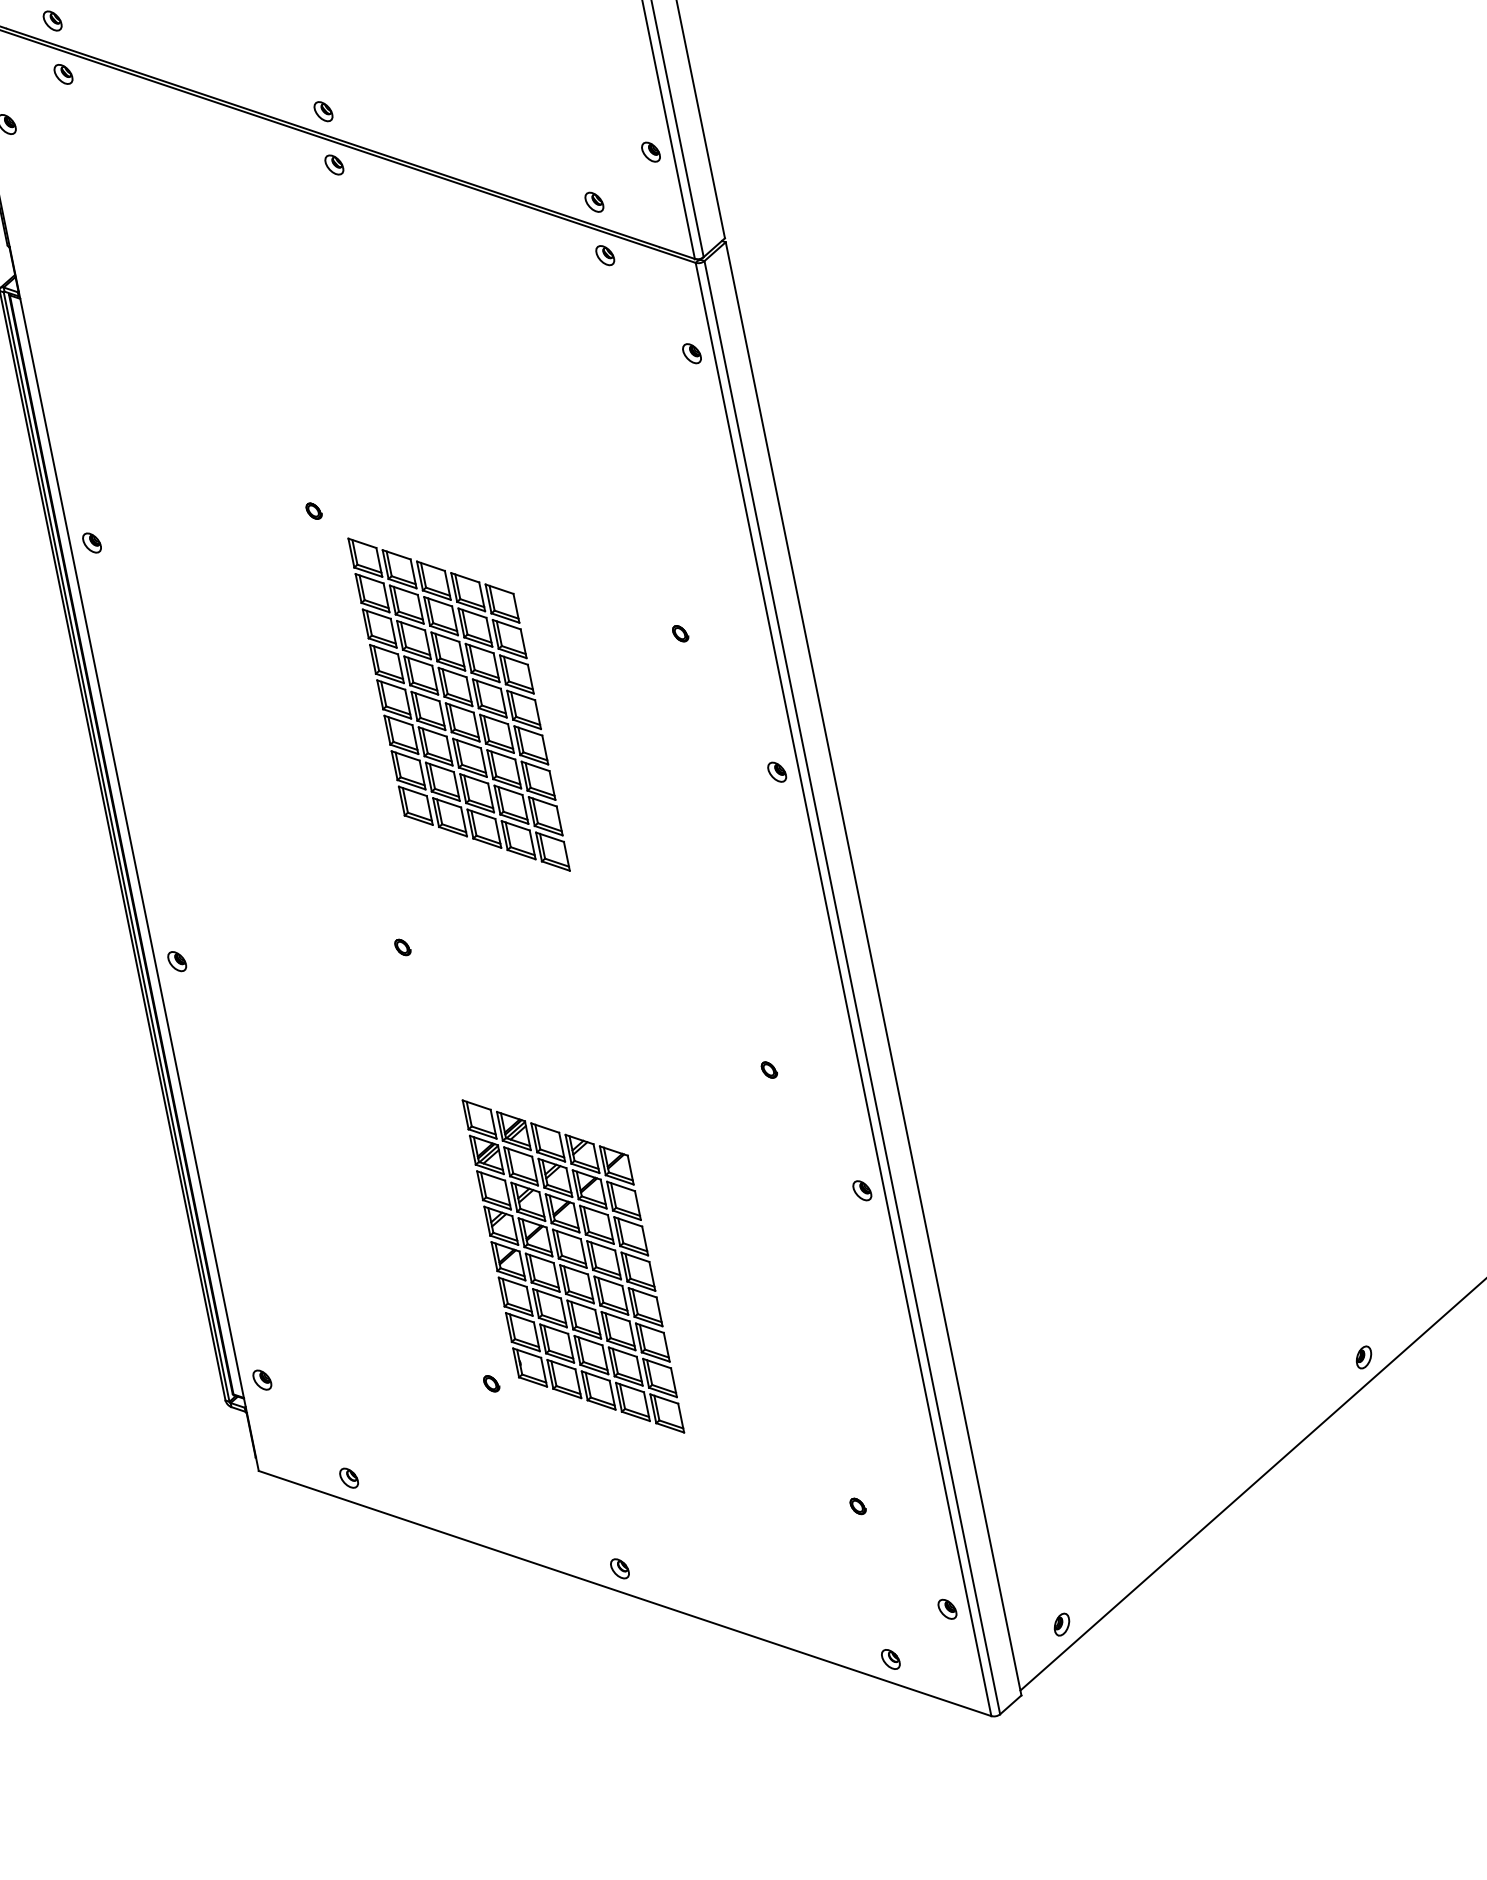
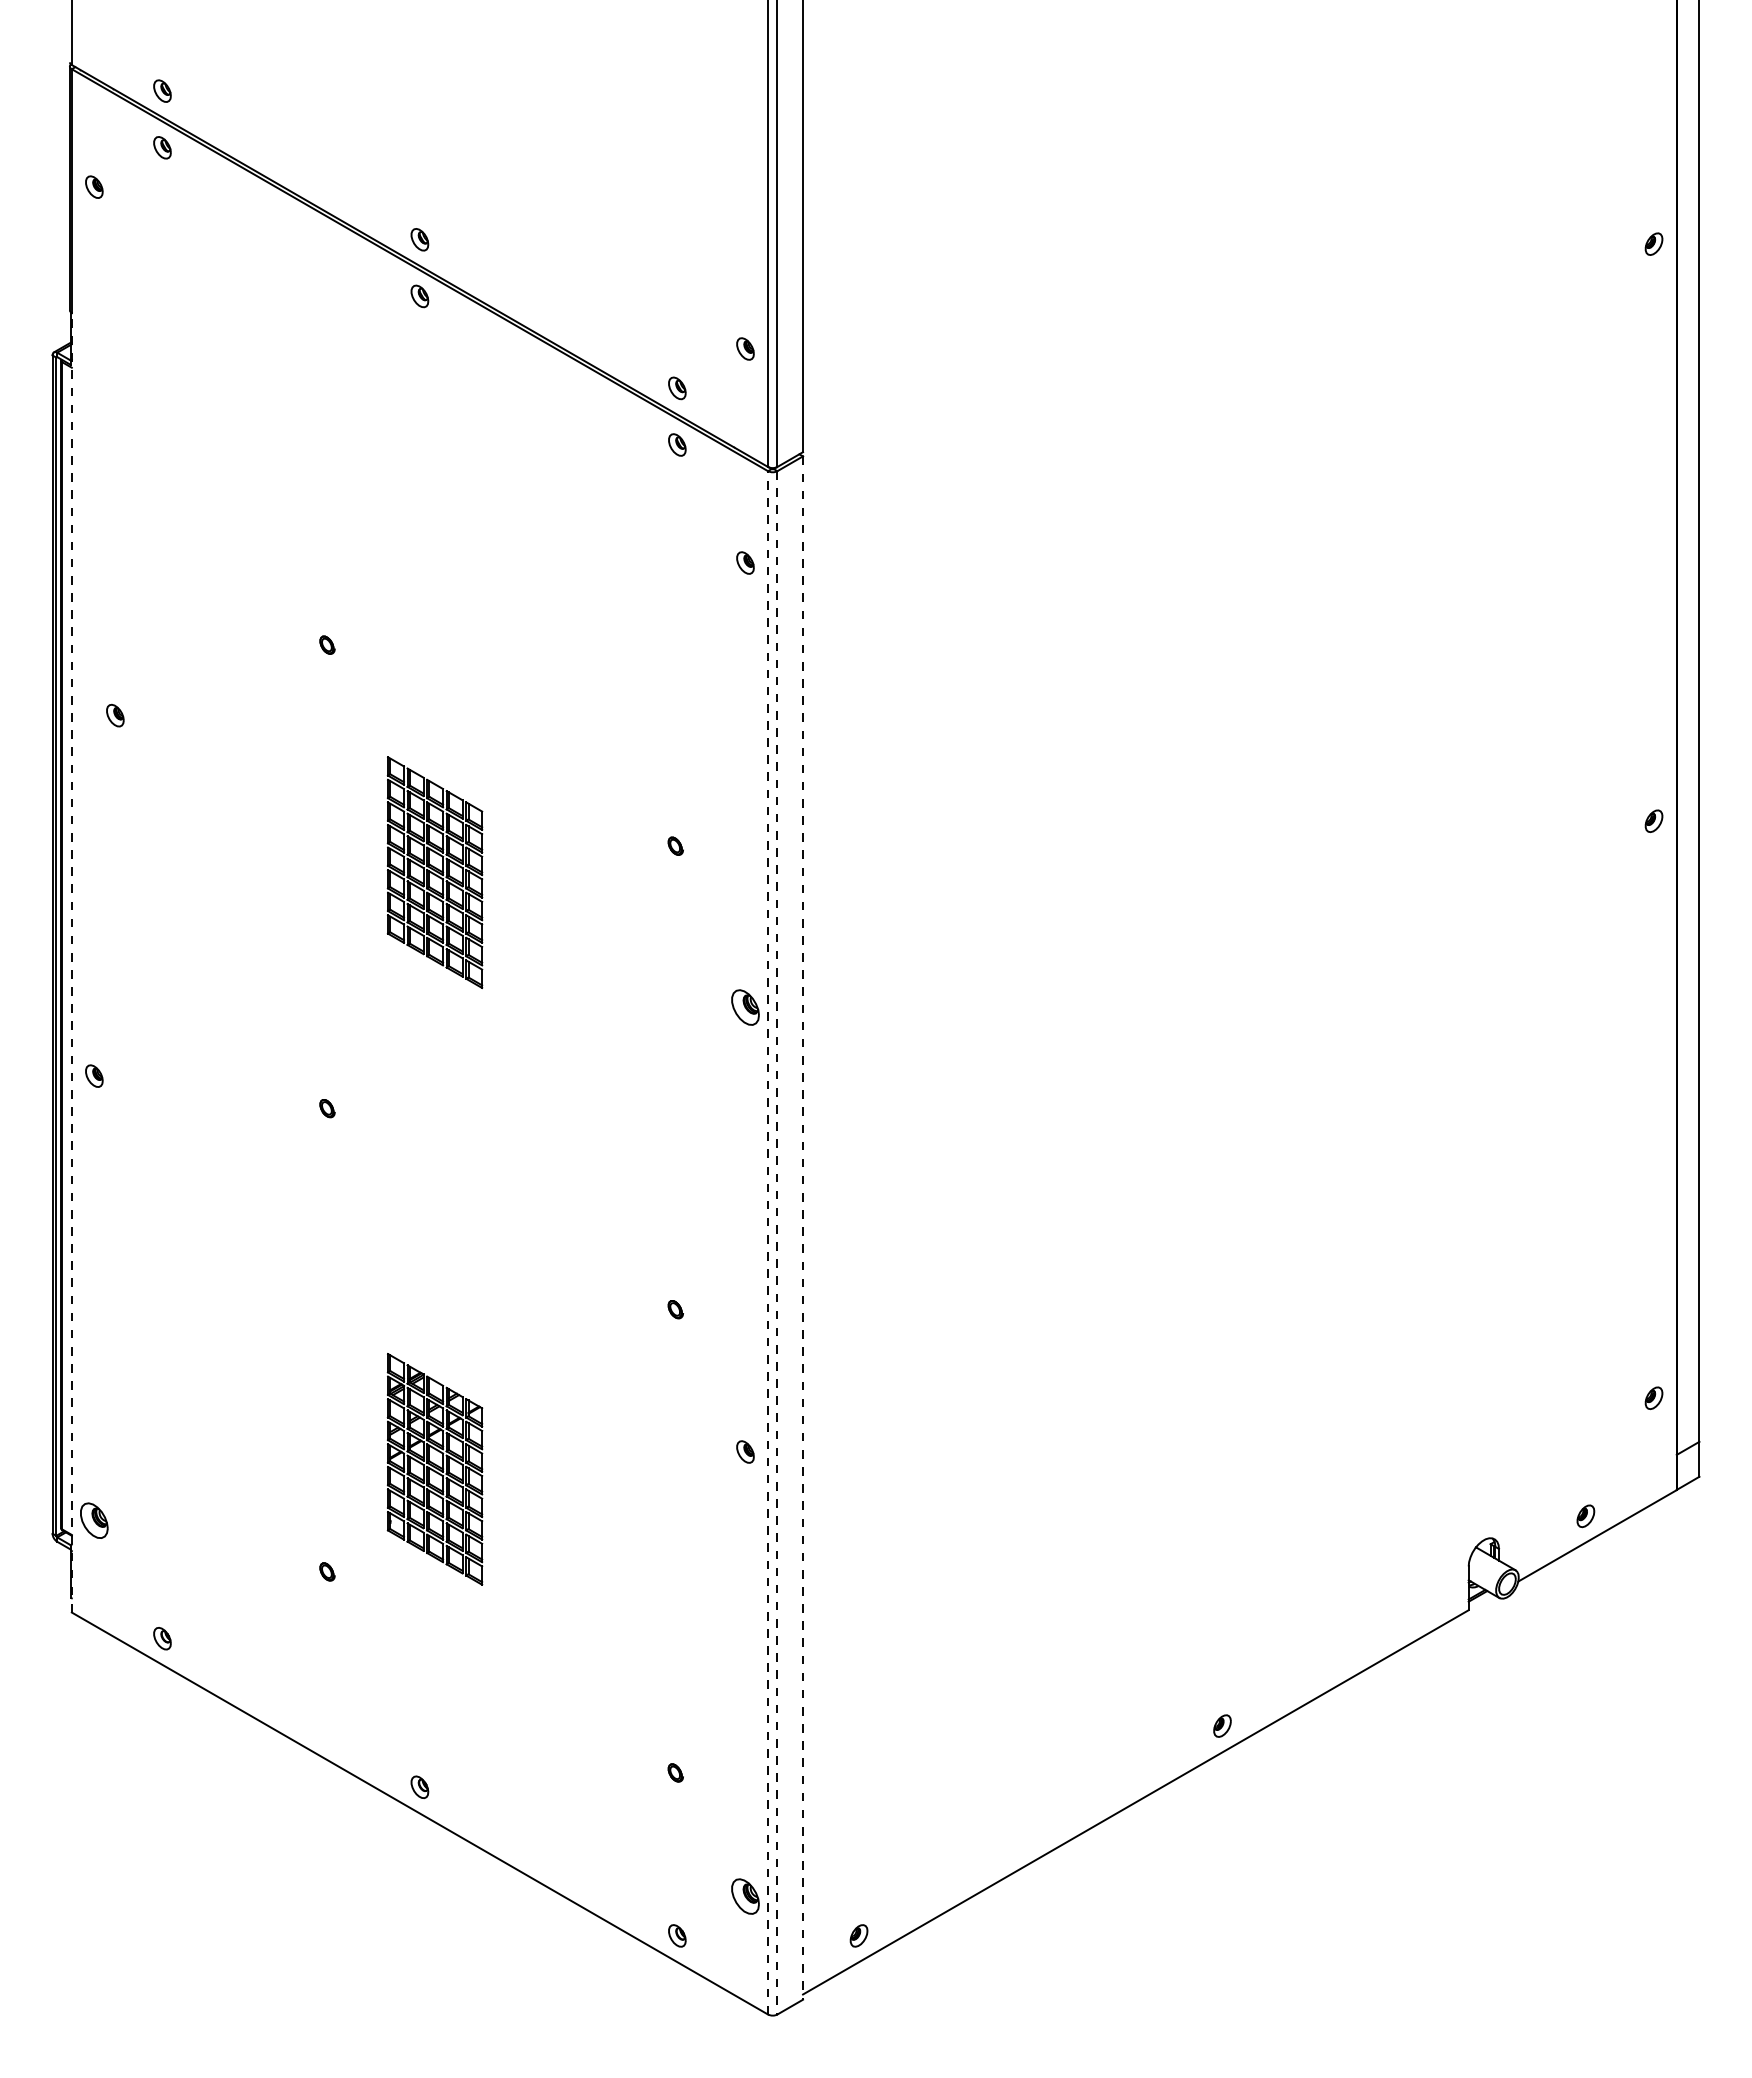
part: (92, 542) -> (115, 715), moved
part: (458, 704) -> (434, 872), size x0.6
part: (777, 772) -> (745, 1007), size x1.6
line: (133, 858) -> (71, 962), solid -> dashed
line: (874, 969) -> (803, 1228), solid -> dashed
line: (852, 987) -> (777, 1242), solid -> dashed
line: (843, 989) -> (768, 1242), solid -> dashed
part: (572, 1266) -> (434, 1469), size x0.6
part: (262, 1379) -> (94, 1520), size x1.6
part: (947, 1609) -> (745, 1896), size x1.6

